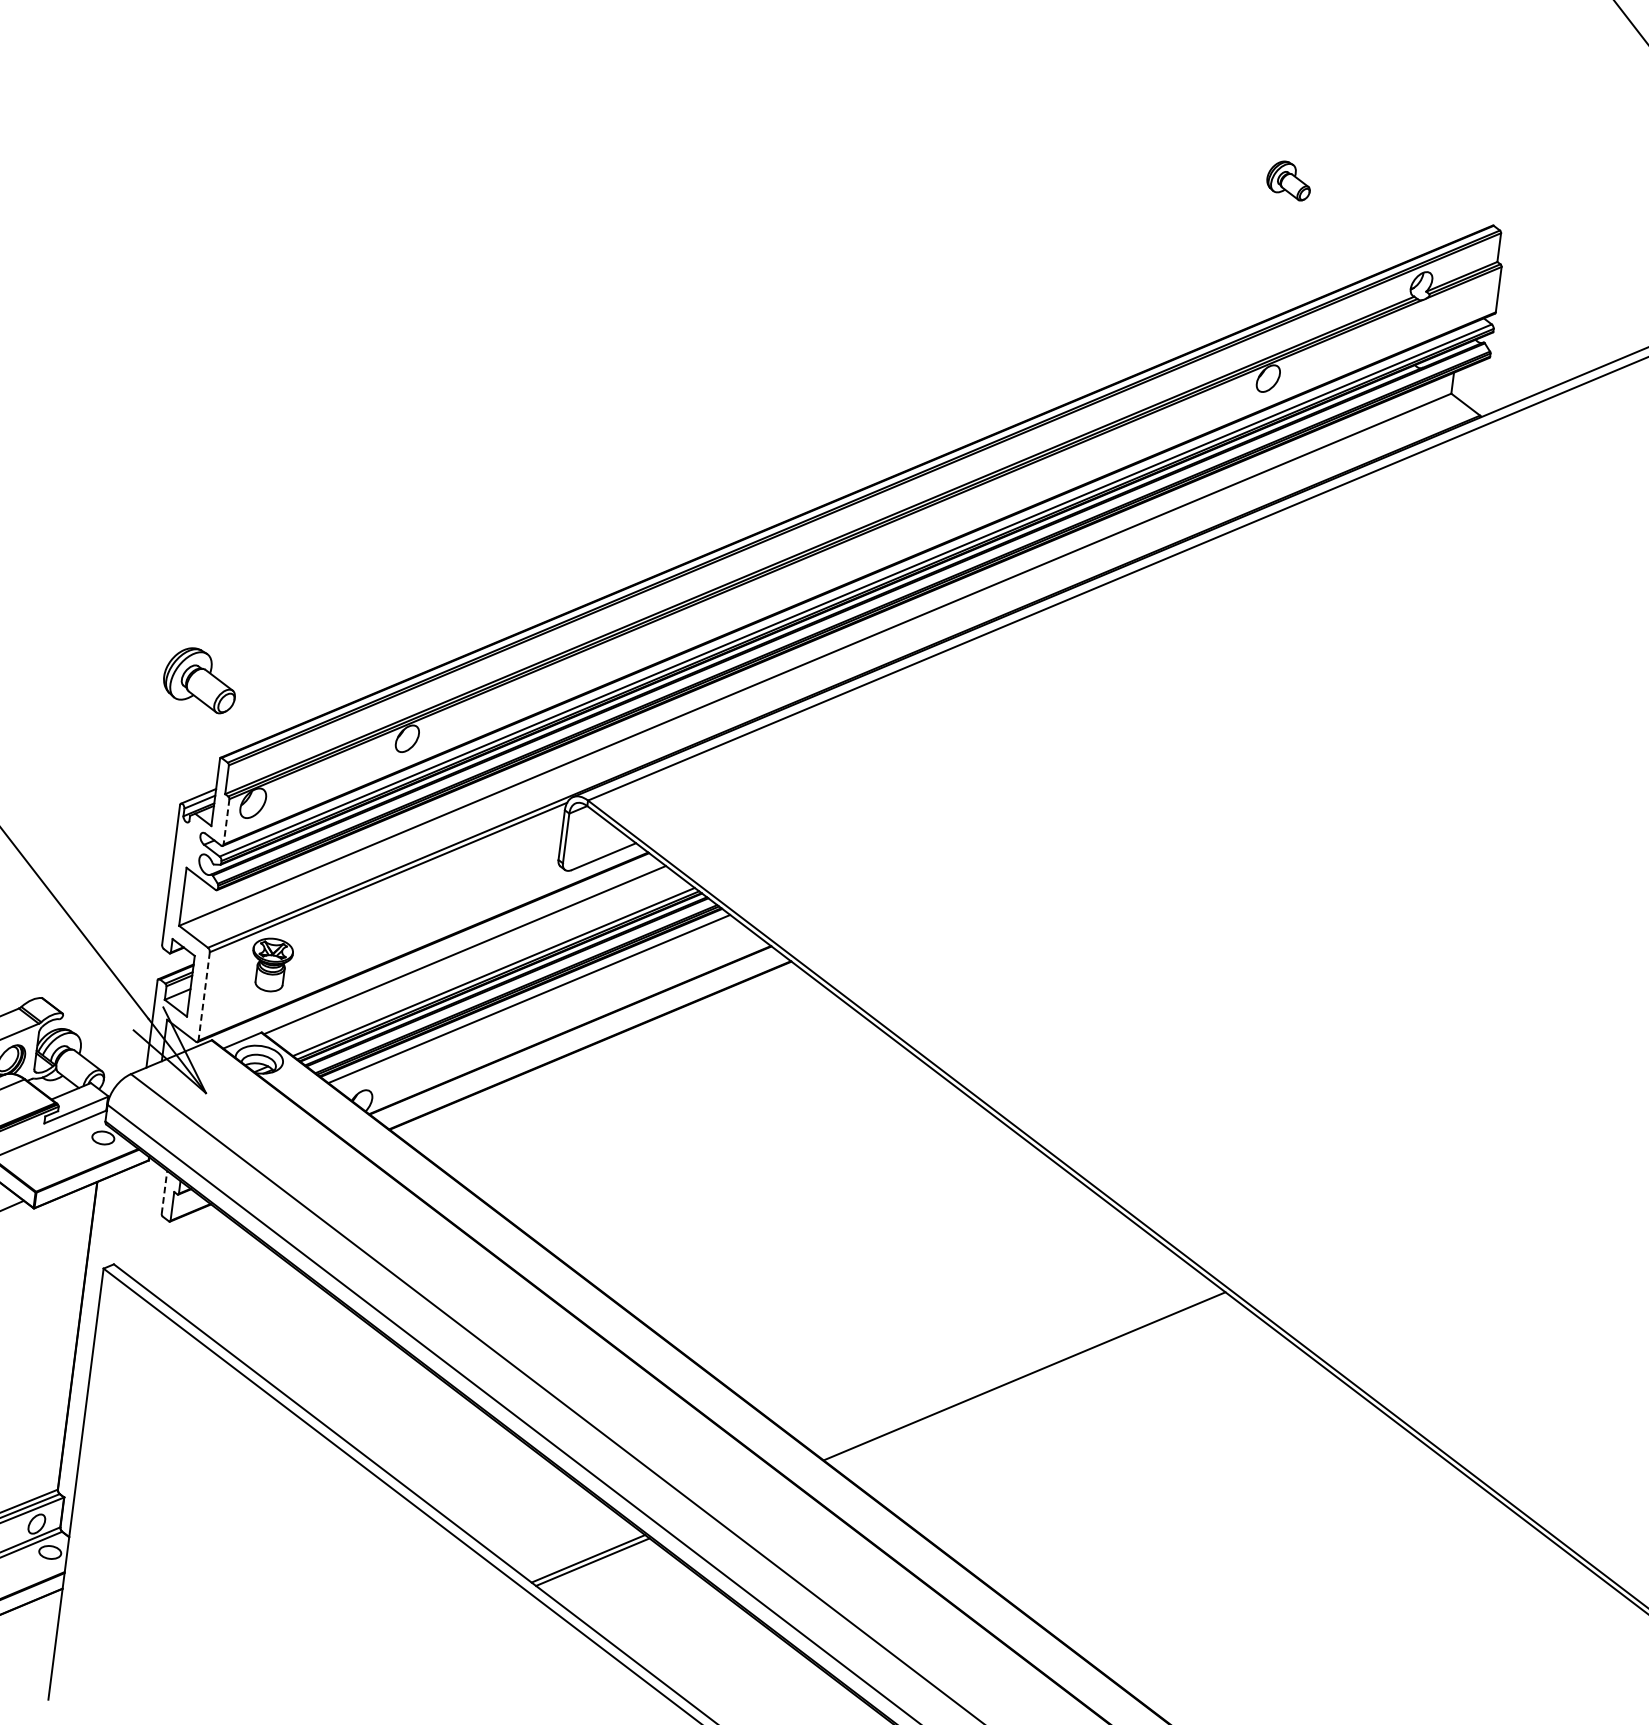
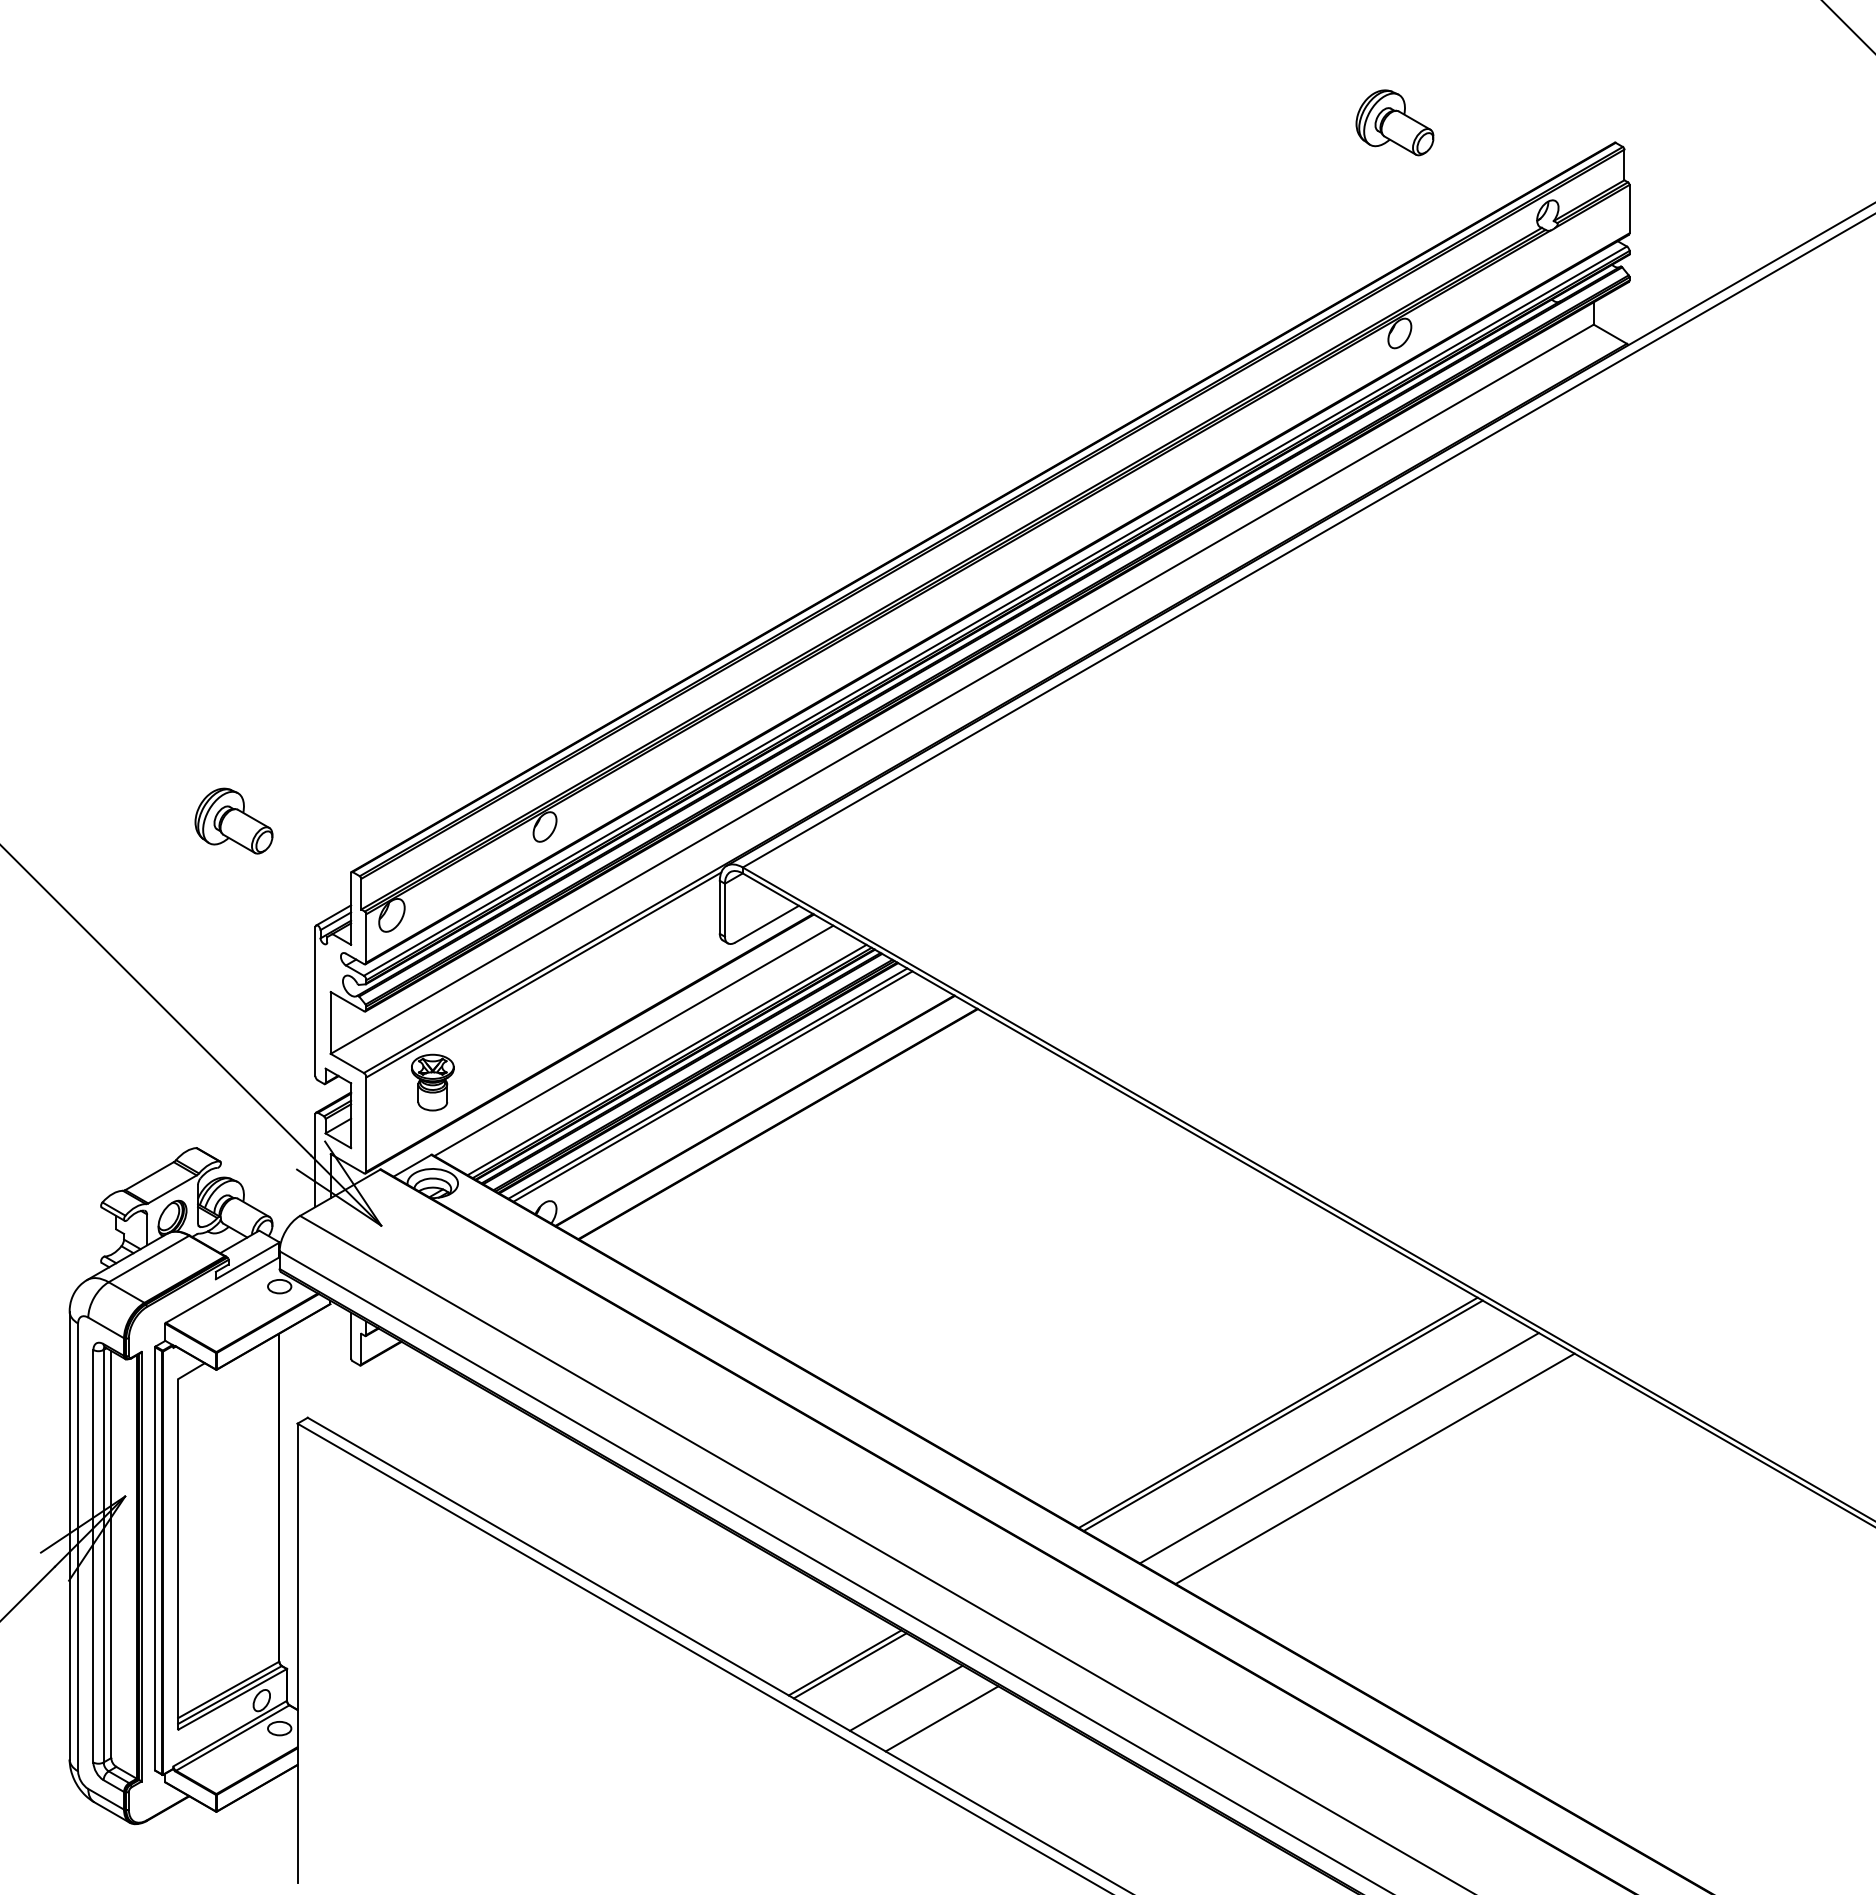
part: (1288, 180) -> (1394, 122), size x1.67
part: (200, 679) -> (233, 820), moved
line: (226, 821) -> (366, 938), dashed -> solid
line: (204, 997) -> (366, 1125), dashed -> solid
line: (533, 1002) -> (712, 1086), added
line: (164, 1192) -> (351, 1335), dashed -> solid
line: (1028, 1379) -> (1282, 1415), added
line: (1076, 1416) -> (1338, 1448), added
line: (1108, 1440) -> (1374, 1468), added
line: (641, 1598) -> (906, 1697), added
line: (672, 1622) -> (941, 1718), added

